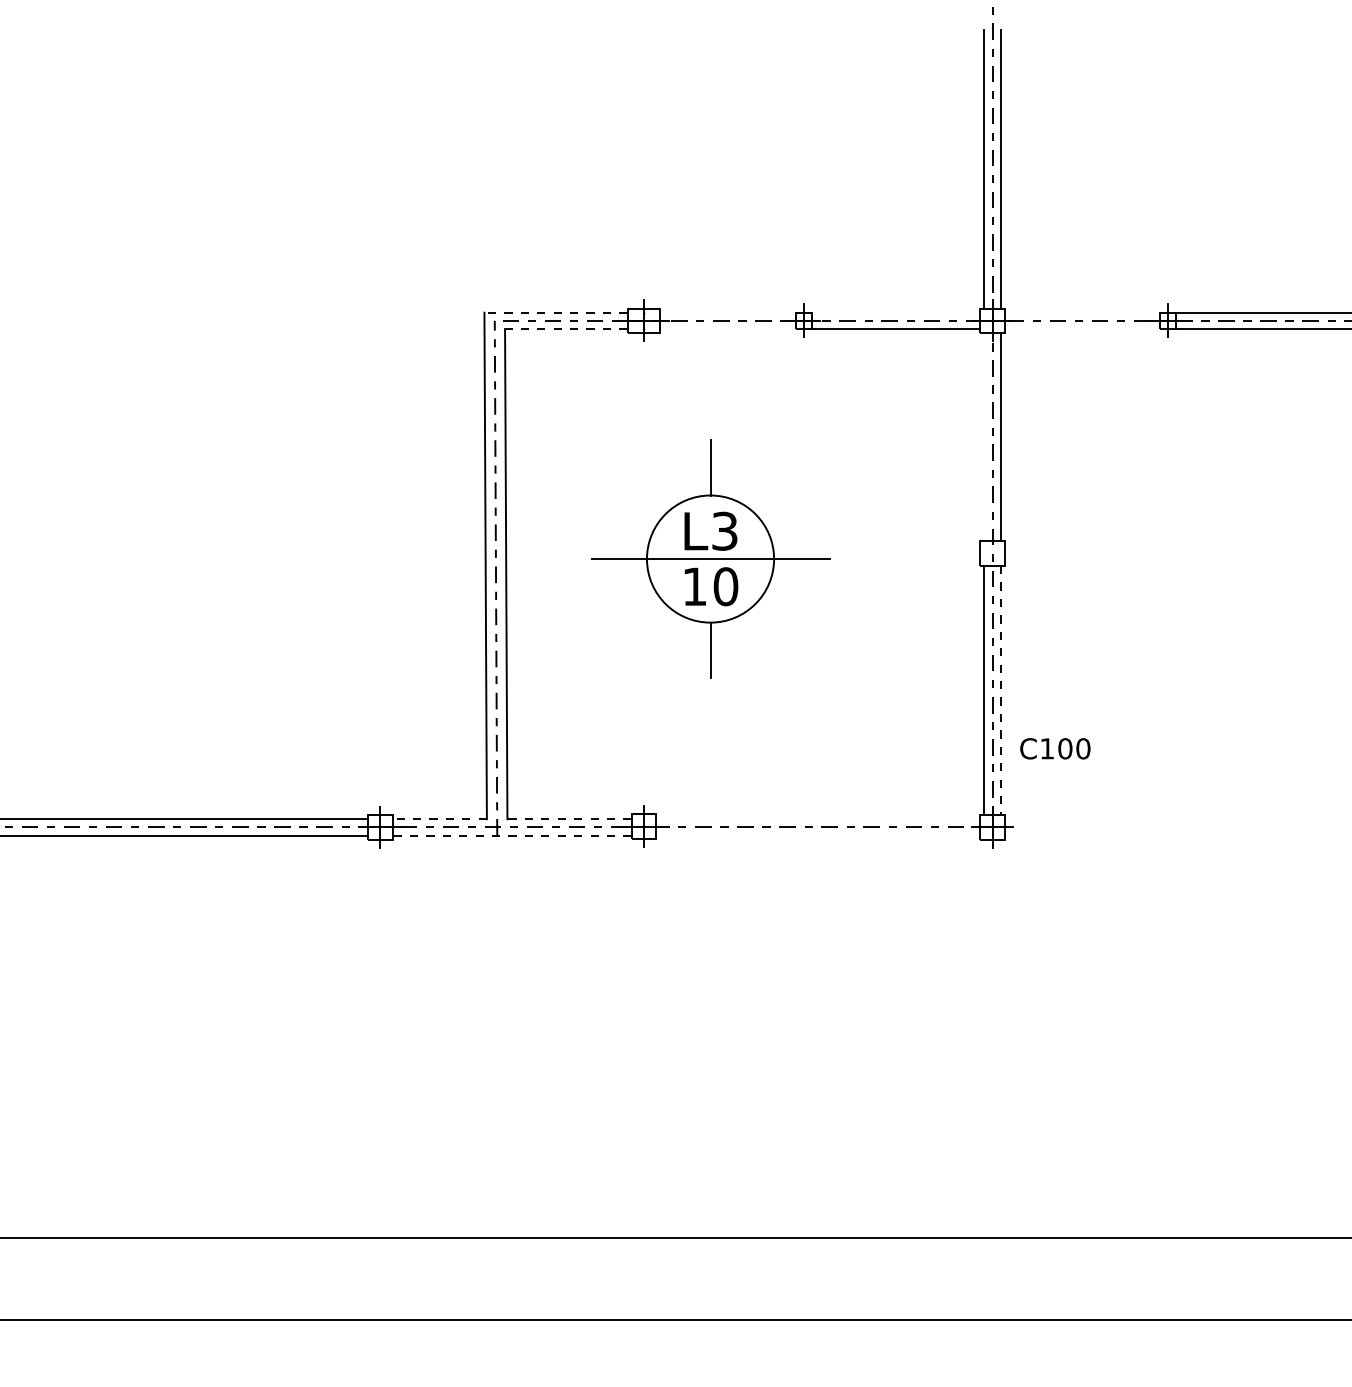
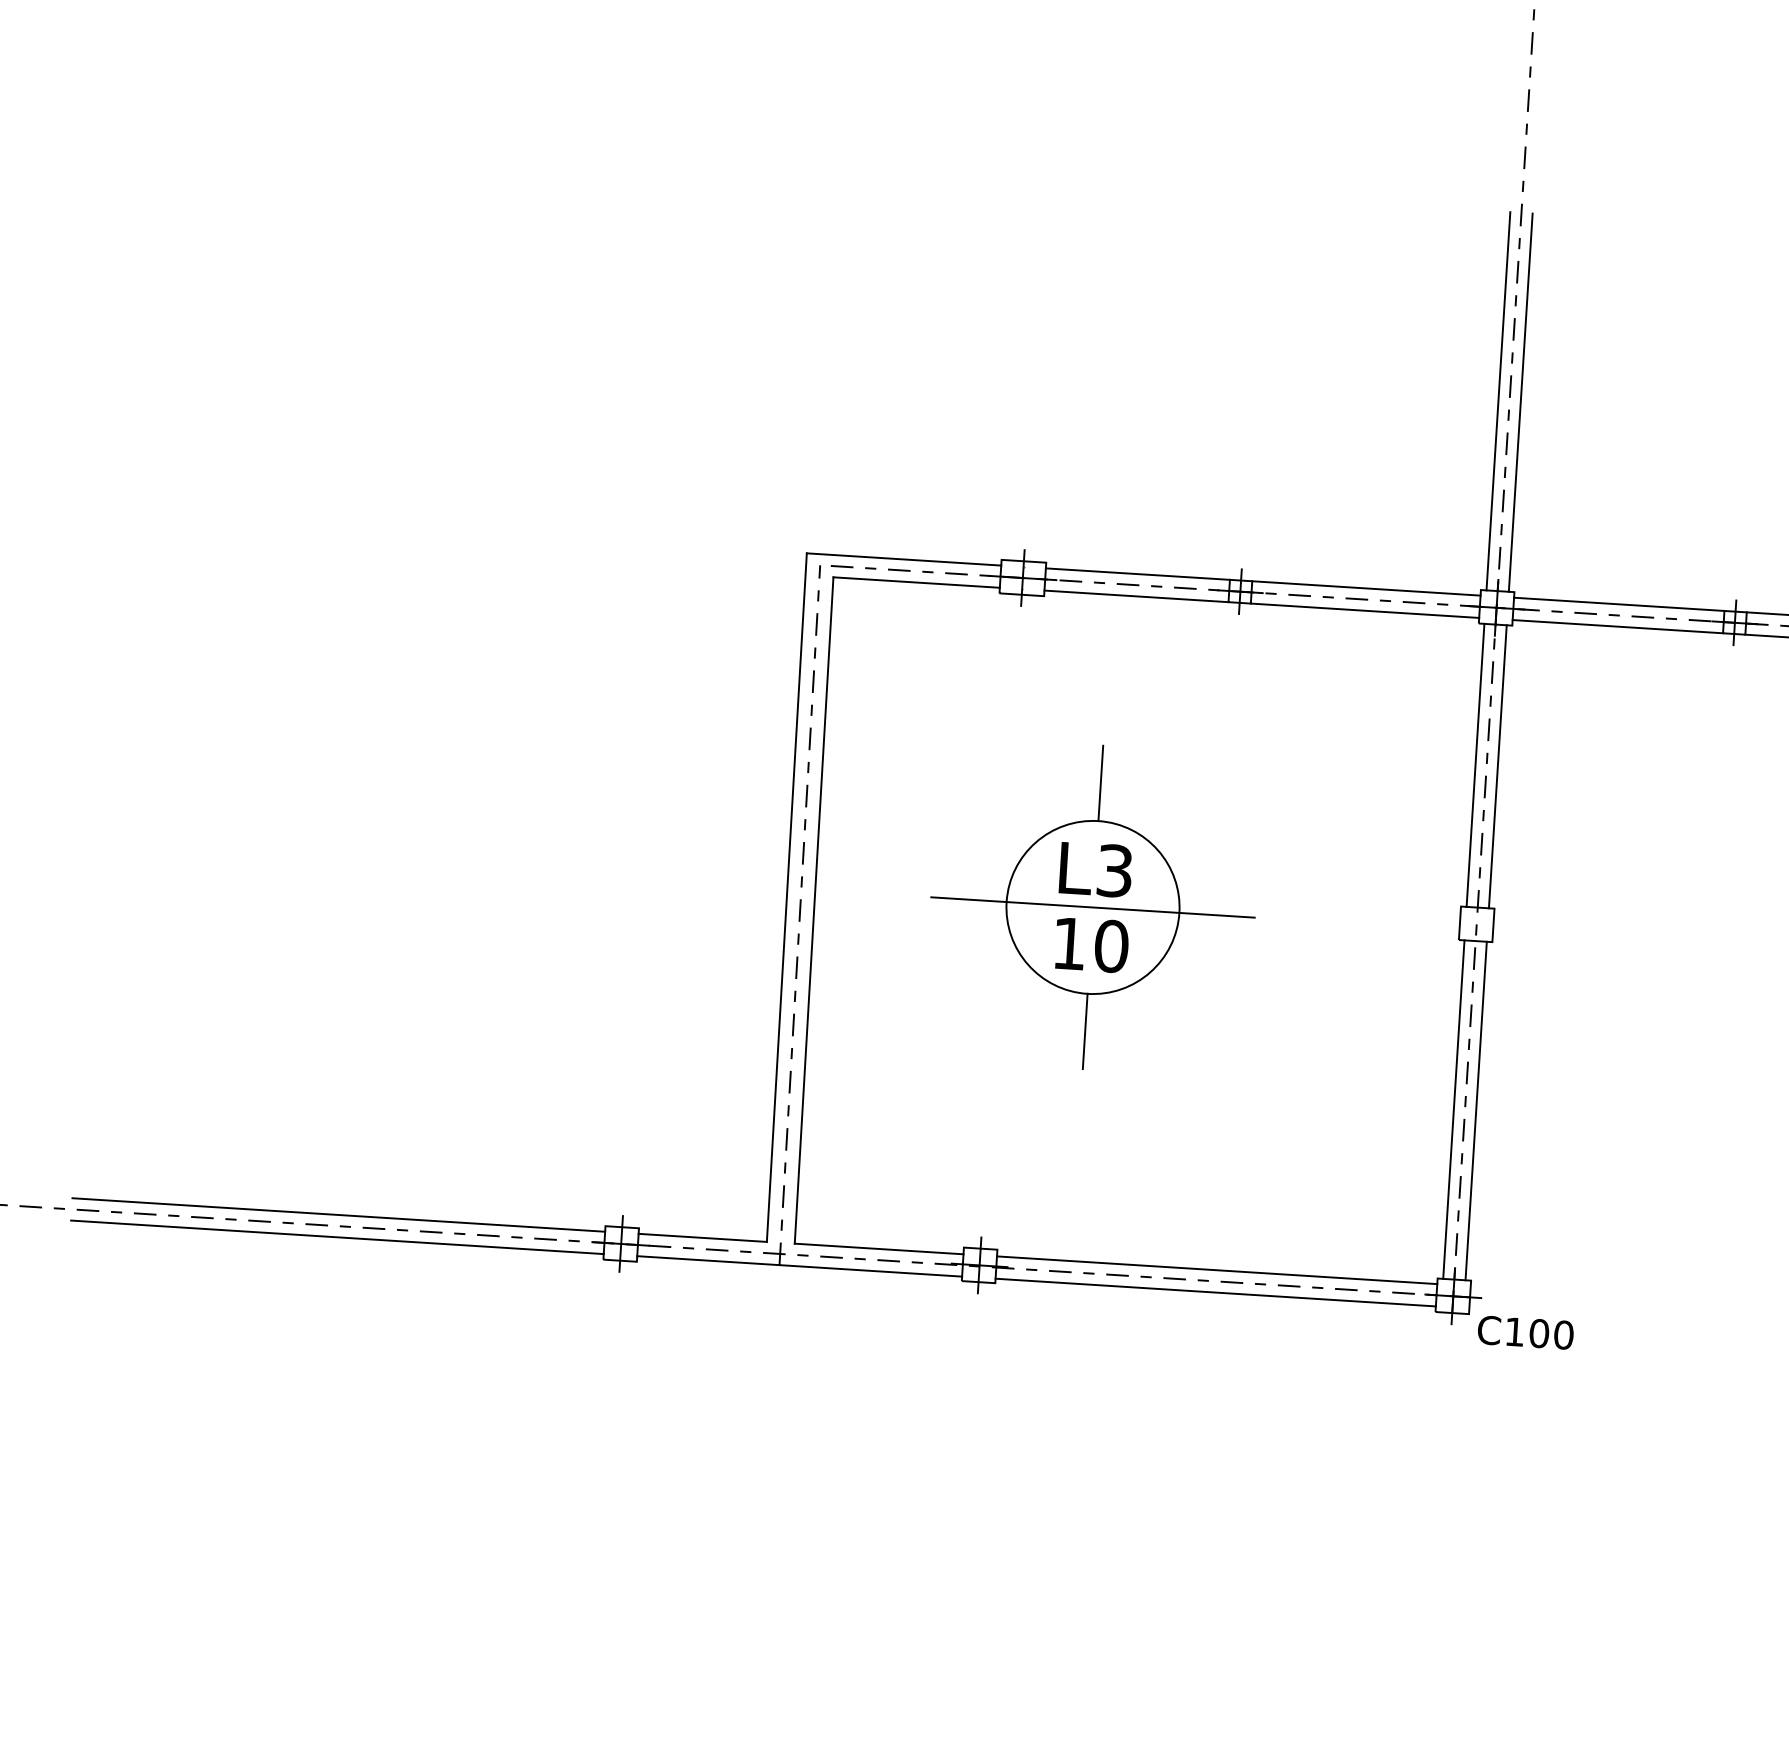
line: (555, 312) -> (903, 559), dashed -> solid
line: (727, 312) -> (1137, 573), added
line: (896, 312) -> (1366, 588), added
line: (1081, 312) -> (1618, 604), added
line: (565, 329) -> (915, 583), dashed -> solid
line: (727, 329) -> (1135, 596), added
line: (1081, 329) -> (1616, 627), added
line: (984, 437) -> (1475, 765), added
line: (1000, 690) -> (1475, 1110), dashed -> solid
text: (1055, 748) -> (1525, 1332), moved
line: (439, 819) -> (702, 1238), dashed -> solid
line: (569, 819) -> (879, 1249), dashed -> solid
line: (818, 819) -> (1217, 1270), added
line: (512, 835) -> (800, 1266), dashed -> solid
line: (818, 835) -> (1216, 1292), added

